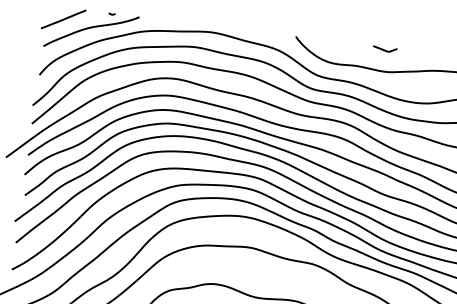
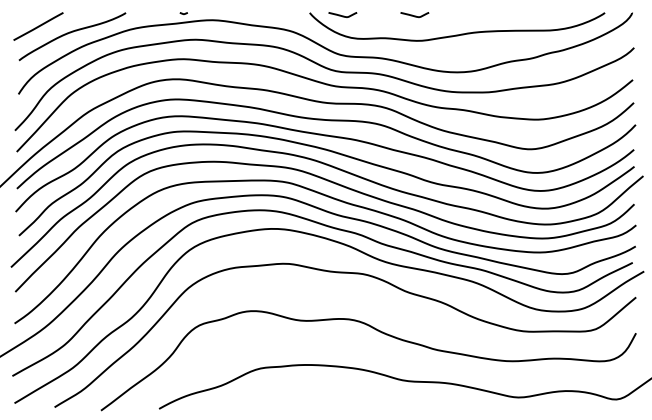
line: (111, 14) -> (183, 13), moved
curve: (323, 42) -> (342, 15), added

